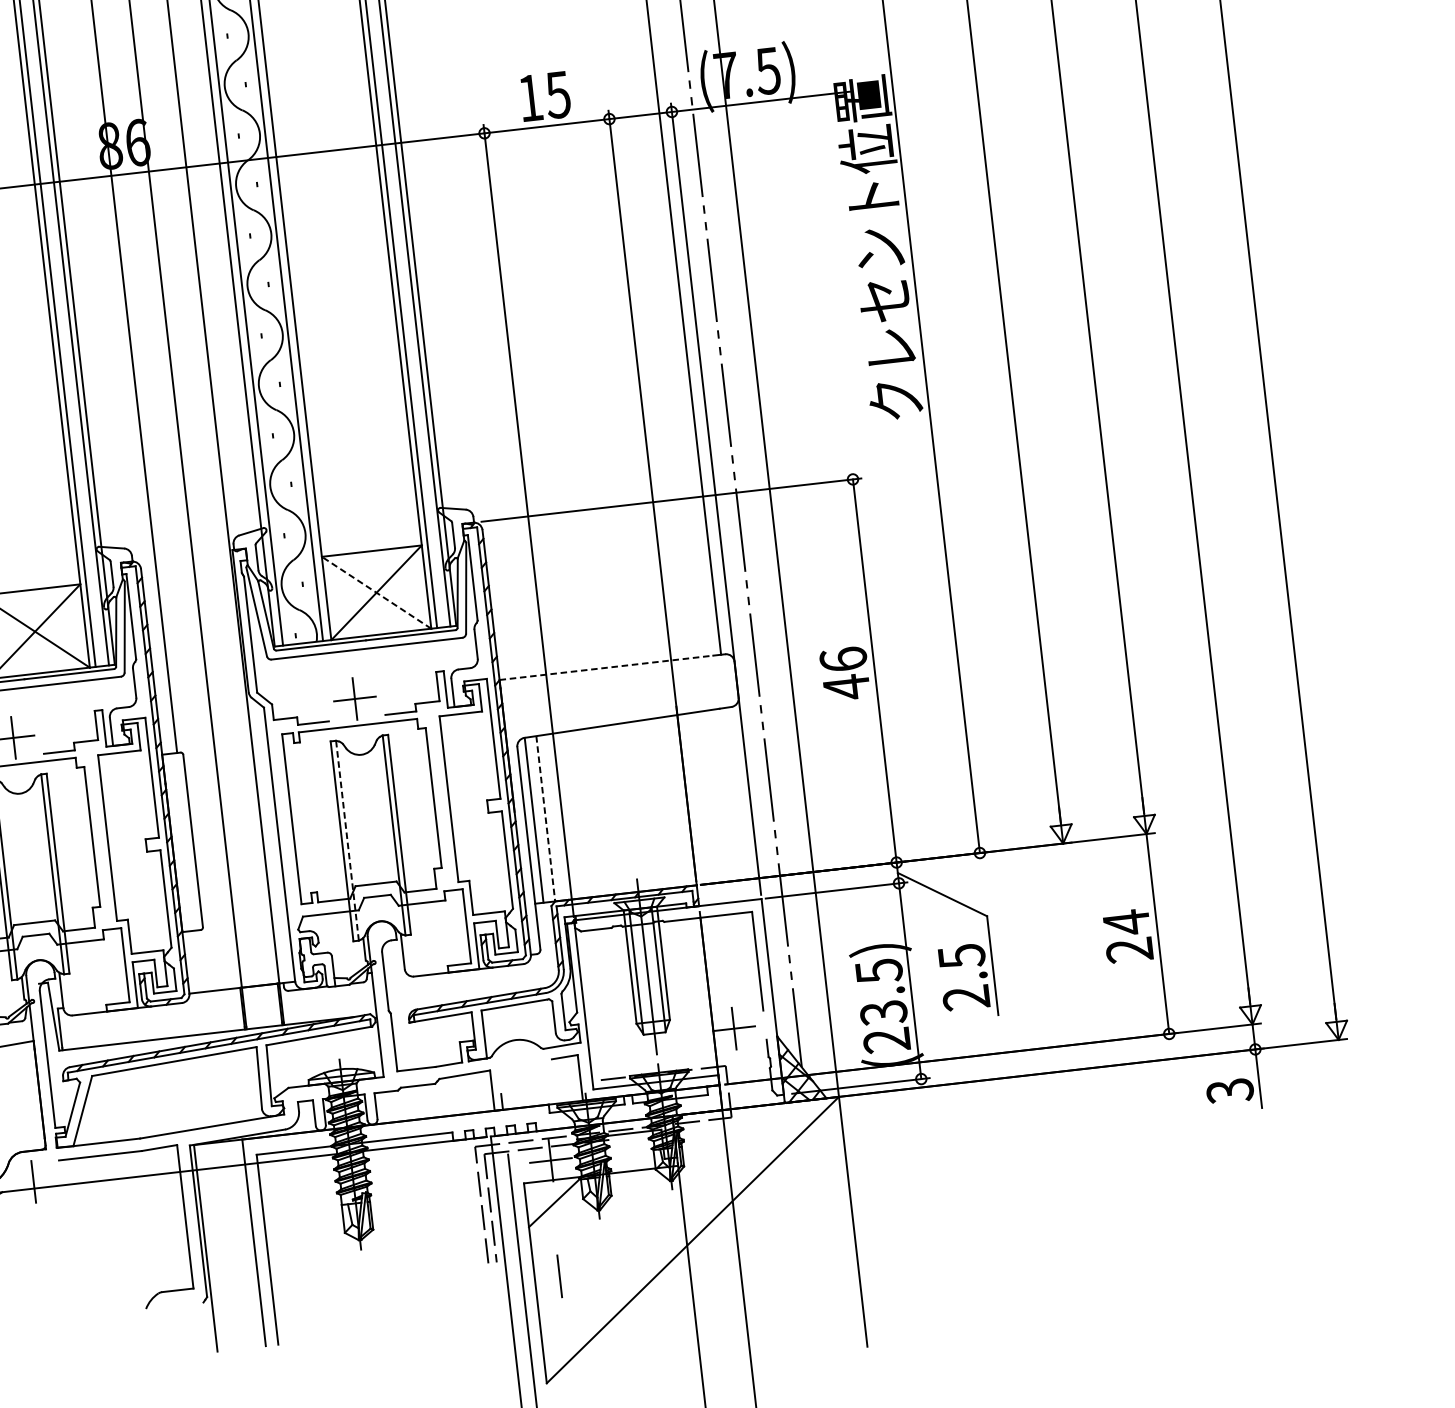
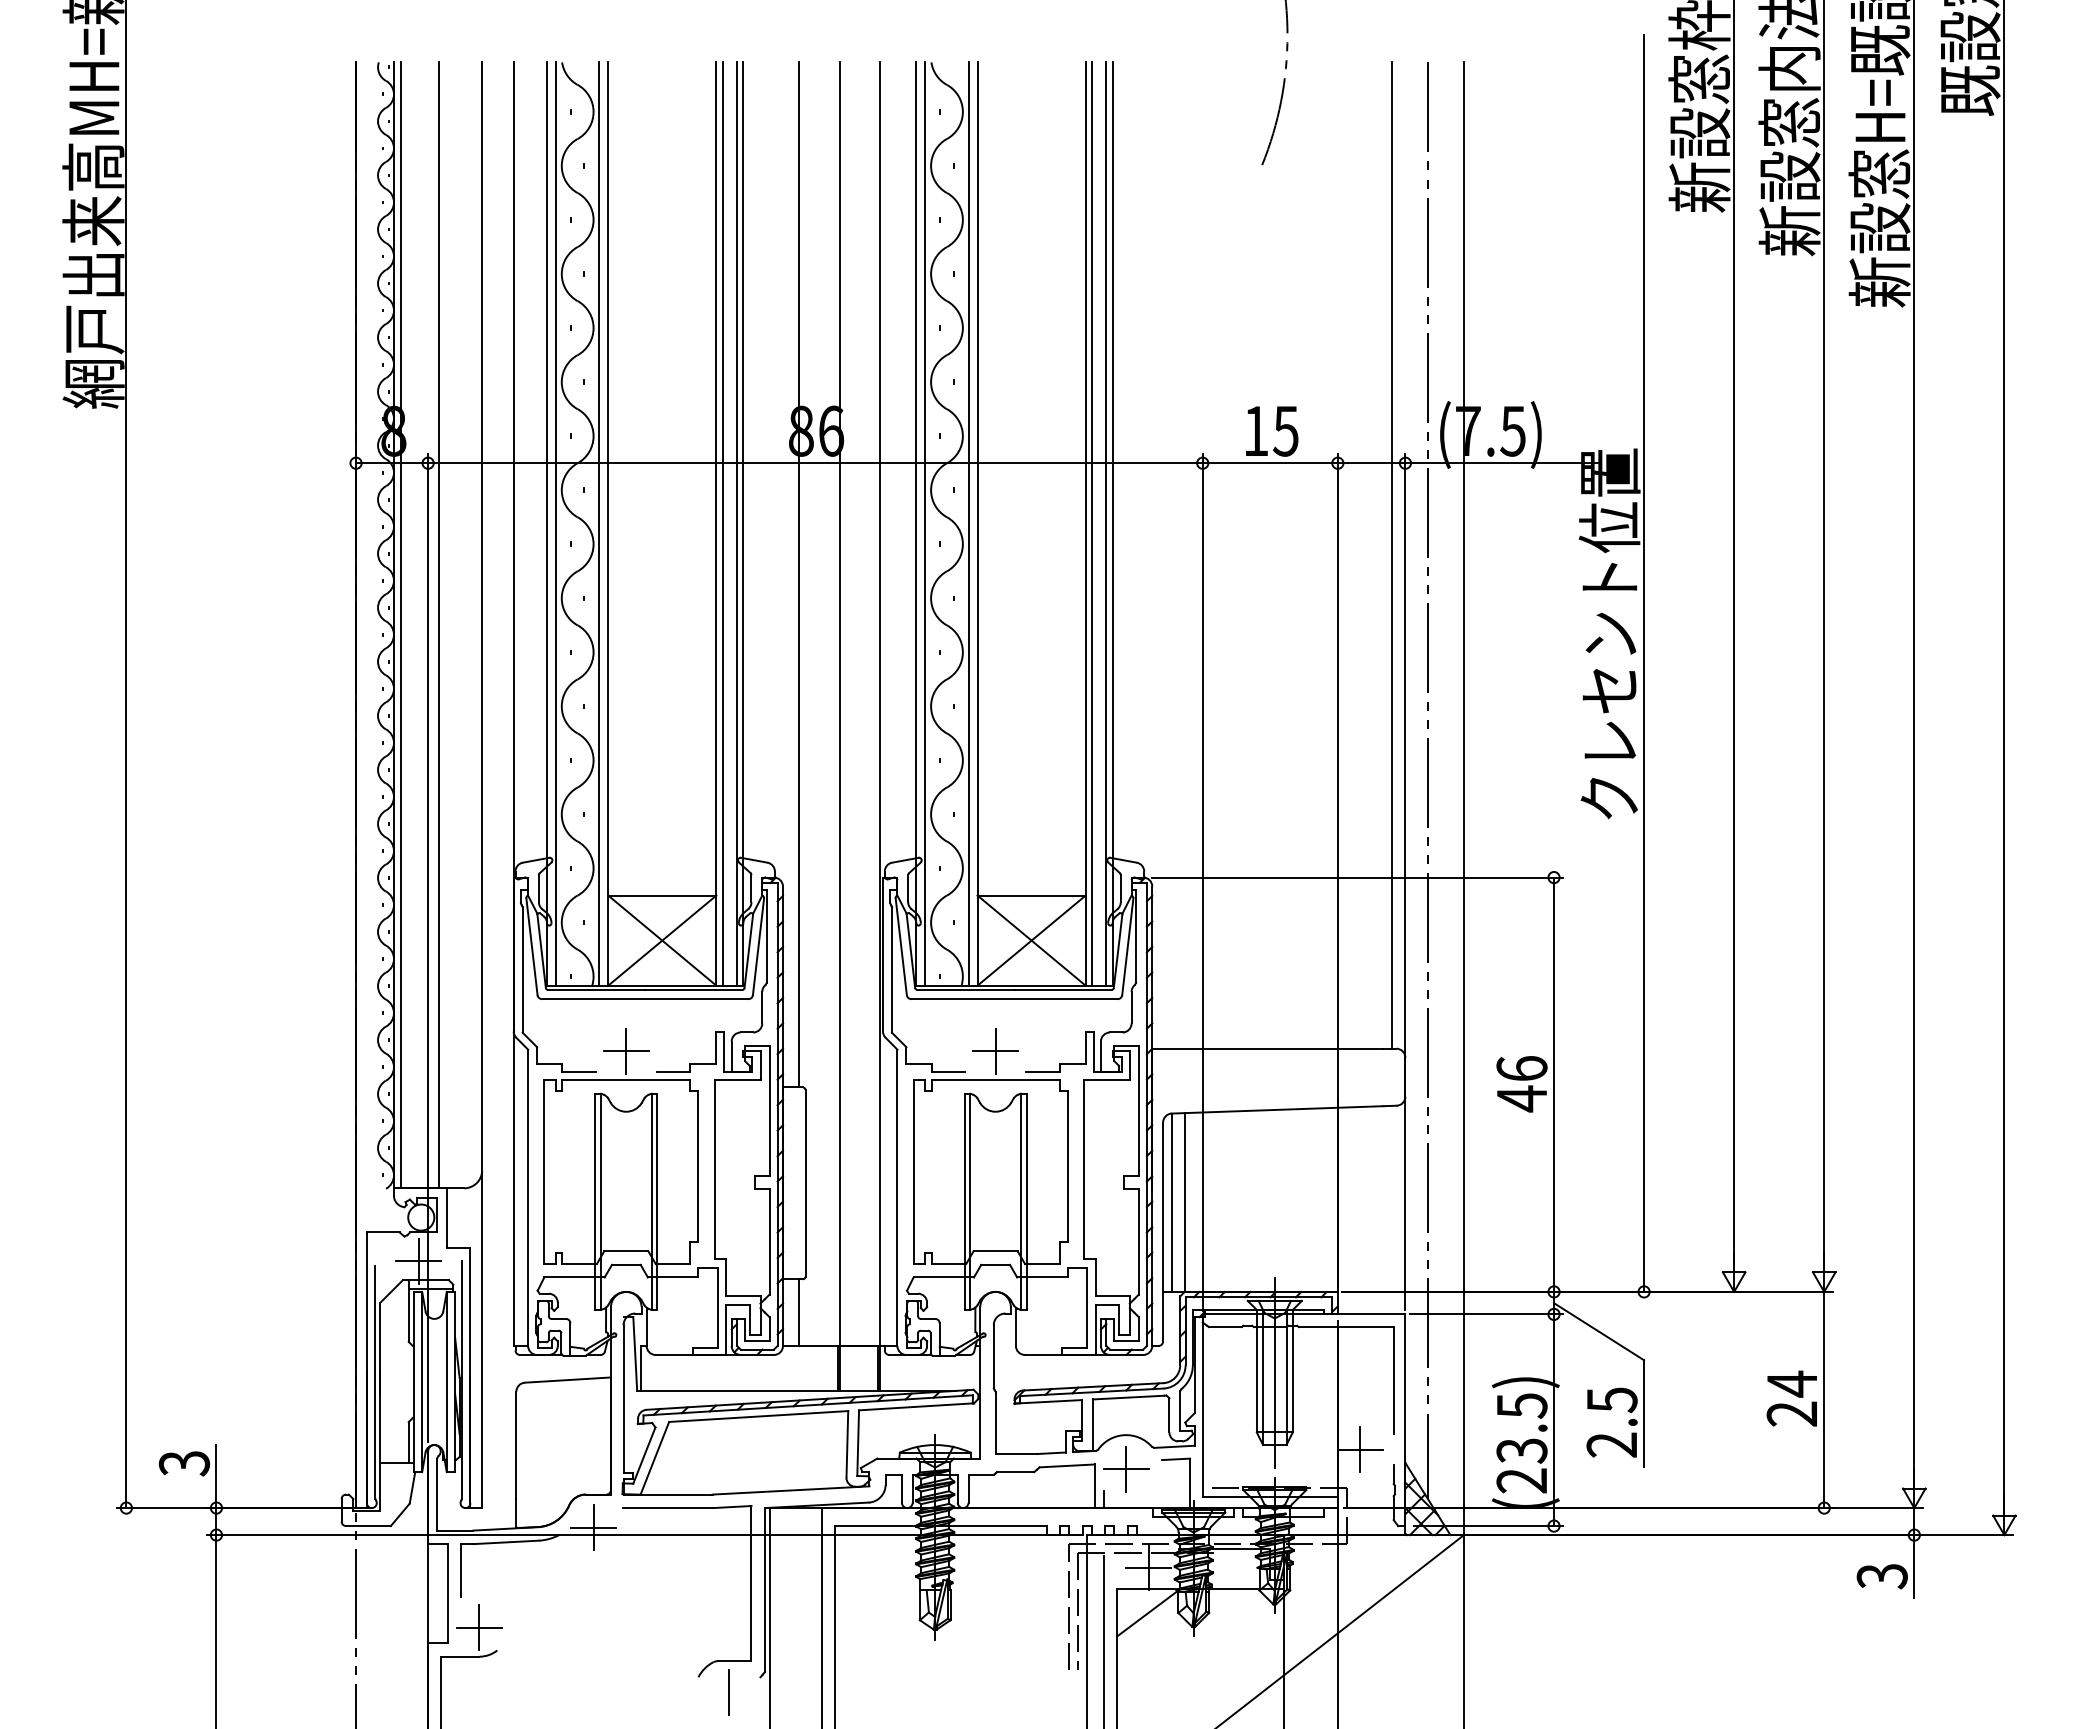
line: (376, 592) -> (1031, 940), dashed -> solid
line: (606, 667) -> (1267, 1048), dashed -> solid
line: (545, 819) -> (1184, 1203), dashed -> solid
line: (347, 840) -> (970, 1201), dashed -> solid
line: (201, 961) -> (799, 1312), added
part: (520, 1071) -> (1126, 1469), added
line: (33, 1181) -> (593, 1527), added
line: (559, 1276) -> (728, 1692), moved

